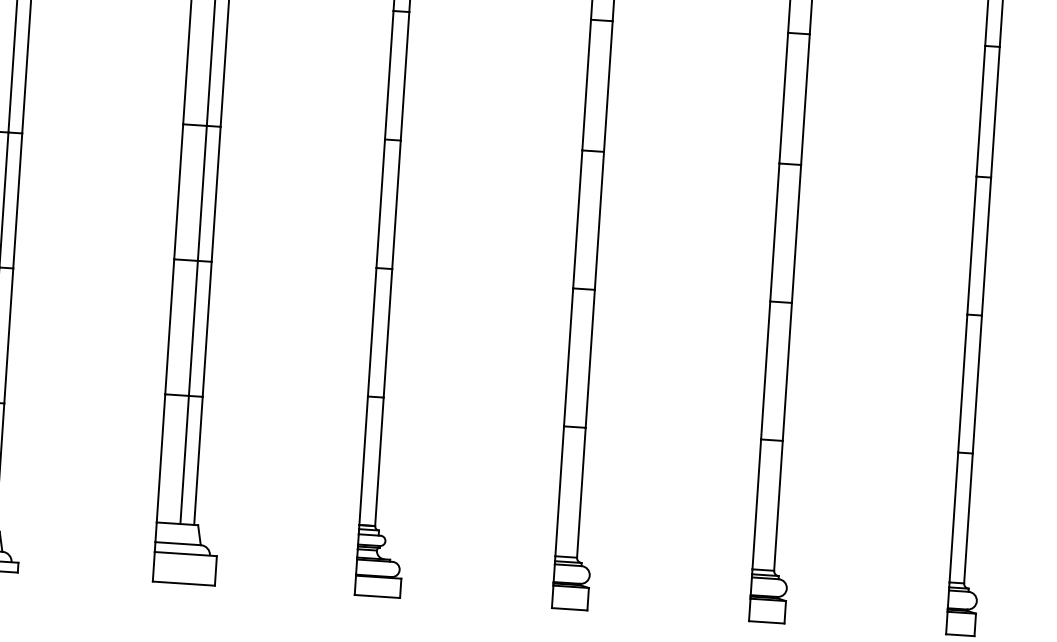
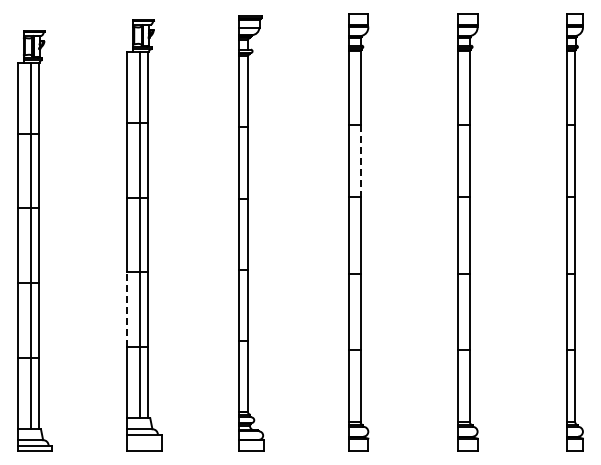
line: (608, 87) -> (360, 161), solid -> dashed
line: (170, 326) -> (127, 309), solid -> dashed

